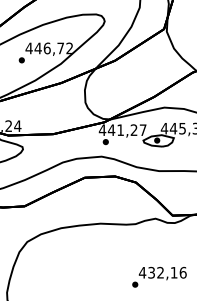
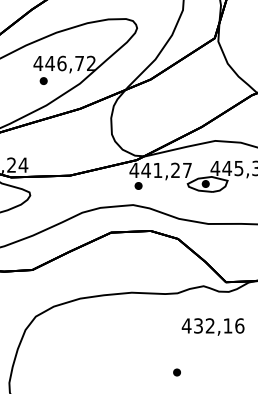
part: (21, 59) -> (43, 80), moved
text: (162, 273) -> (212, 326), moved

